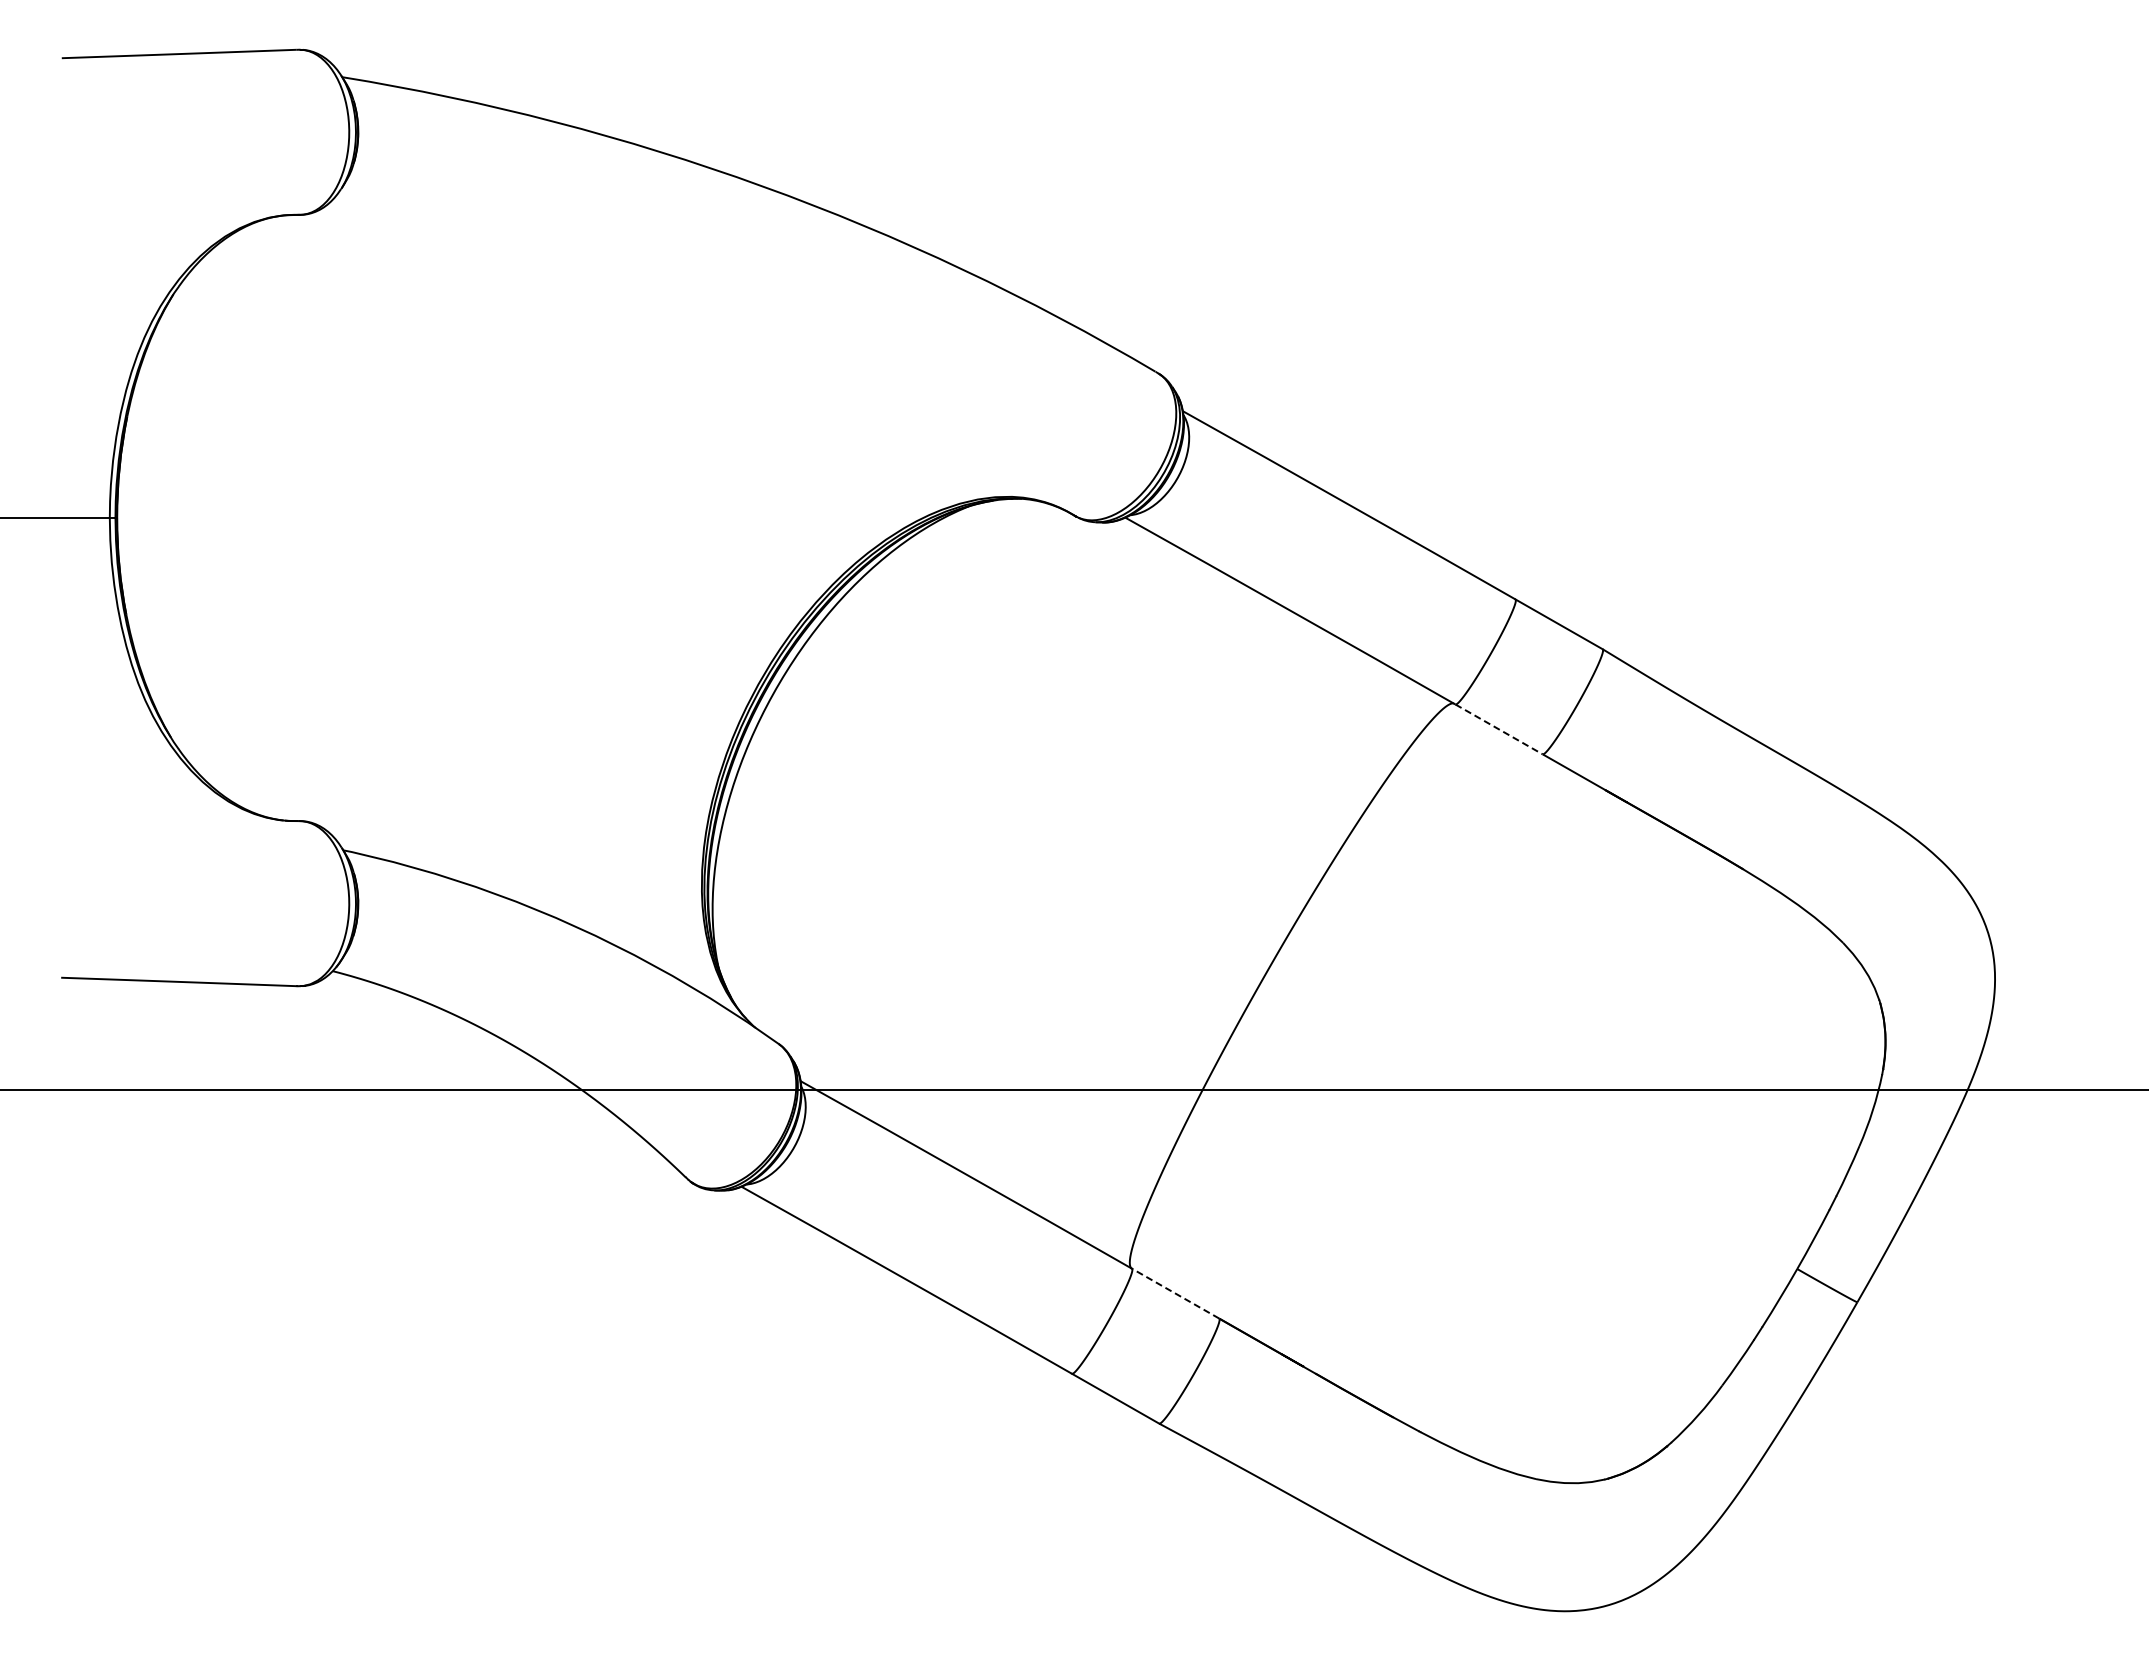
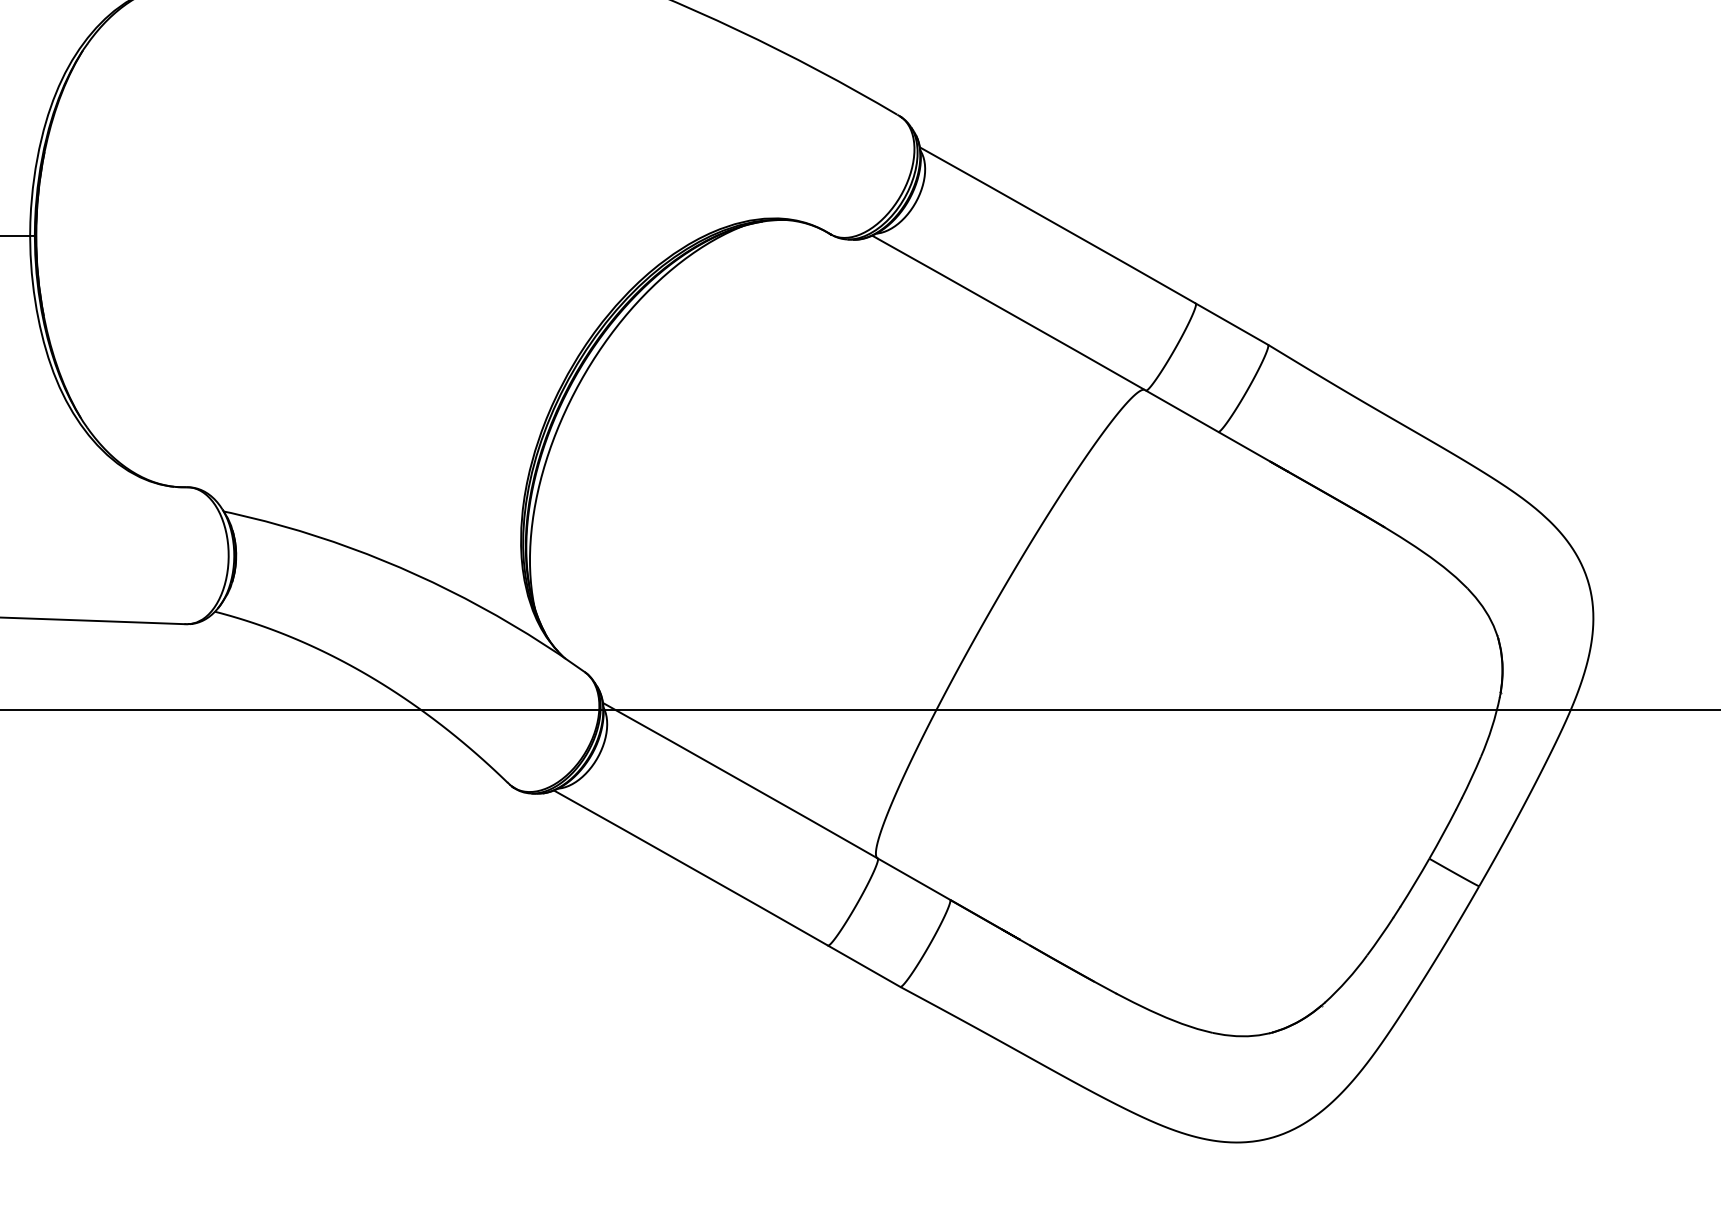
line: (1499, 729) -> (1182, 411), dashed -> solid
line: (1175, 1293) -> (913, 879), dashed -> solid

